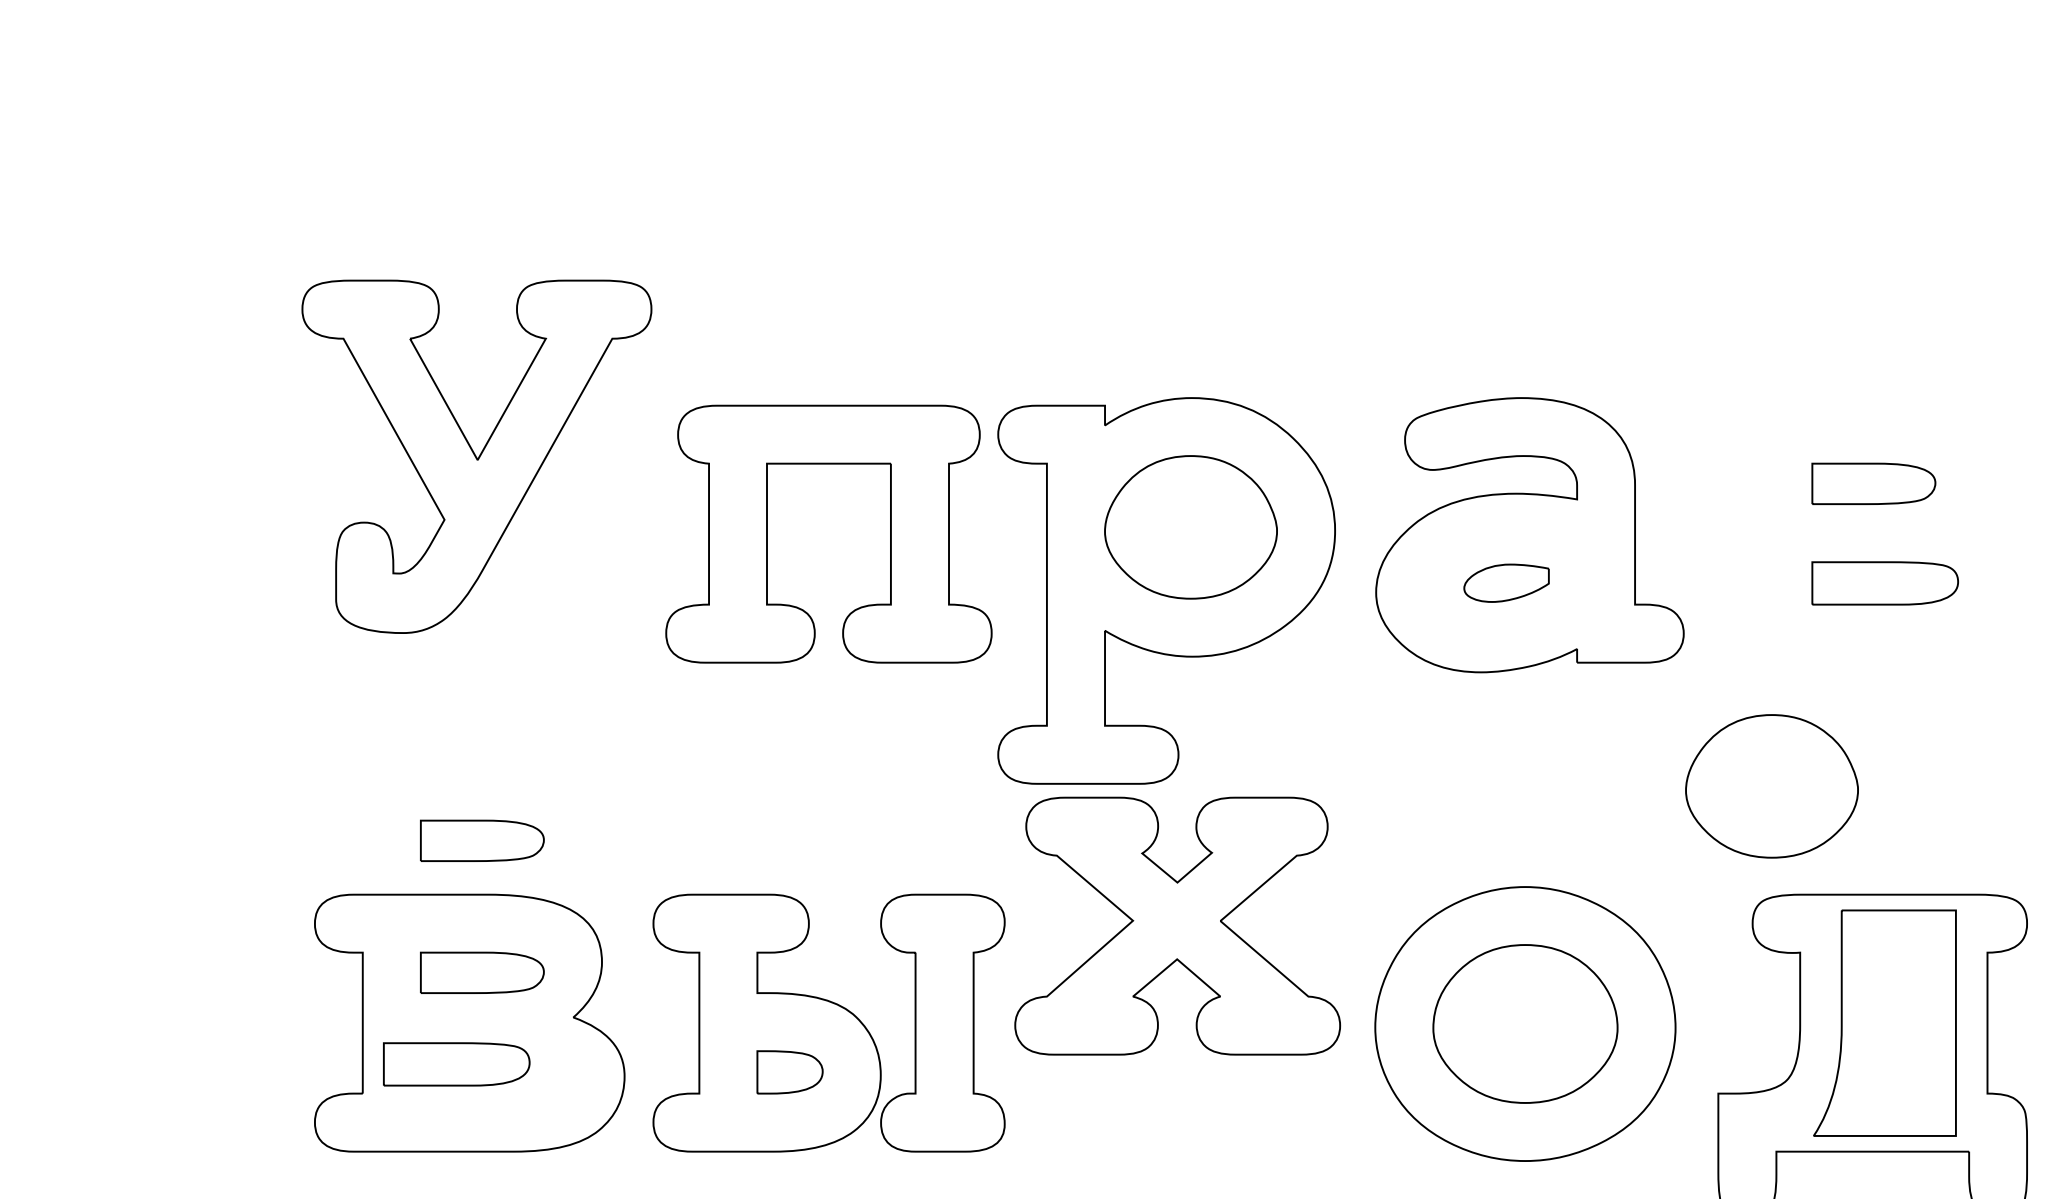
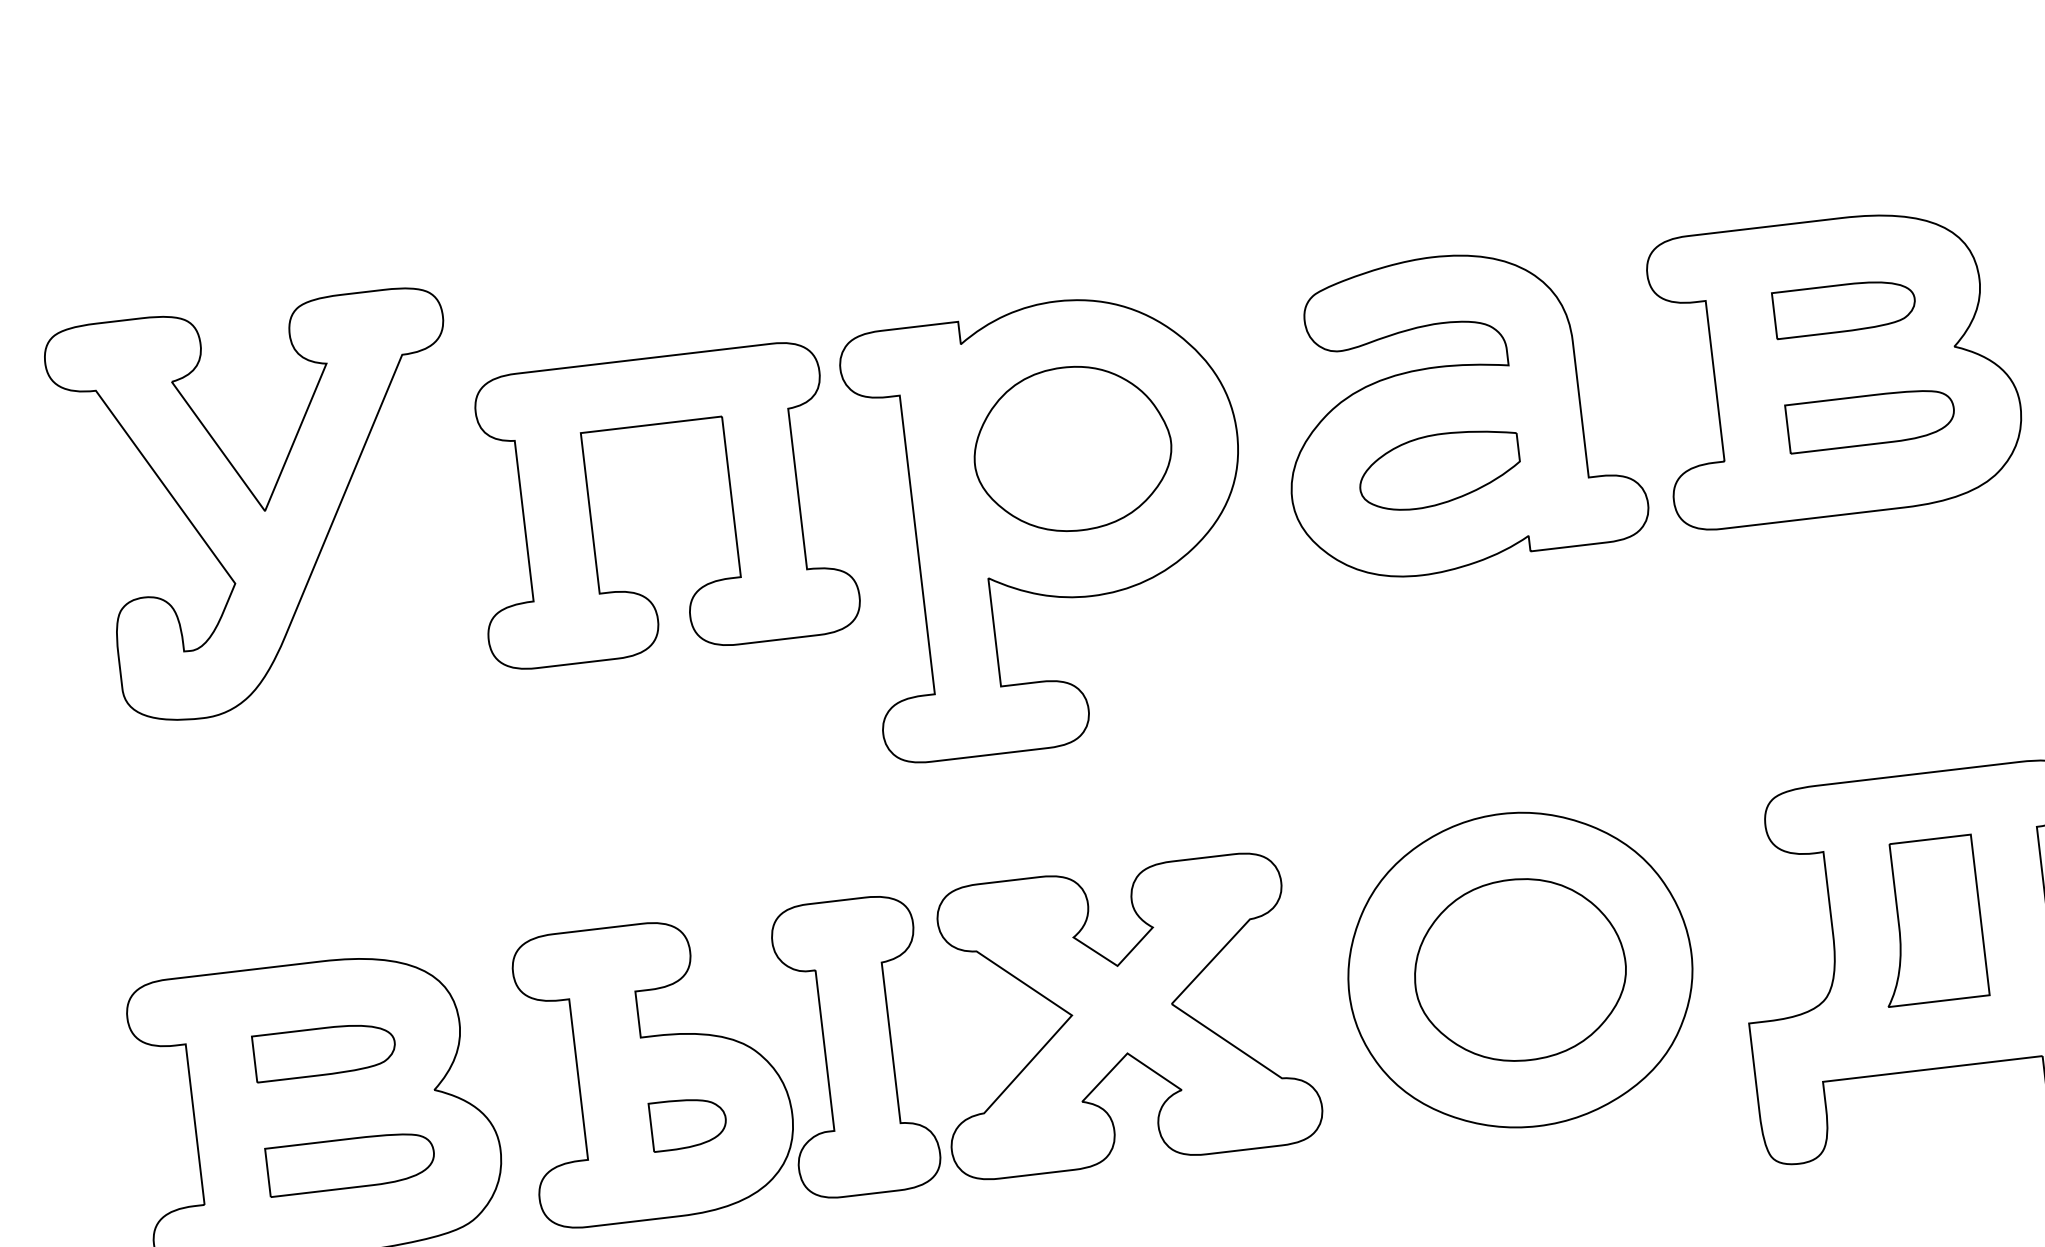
part: (476, 456) -> (263, 507), moved
part: (1860, 533) -> (1836, 366), added
part: (1506, 583) -> (1439, 470), size x1.67
part: (1771, 786) -> (1768, 666), removed
part: (482, 840) -> (307, 900), removed
part: (1177, 925) -> (1123, 1014), moved
part: (1885, 1022) -> (1930, 920), size x0.62
part: (456, 1064) -> (350, 1163), moved

